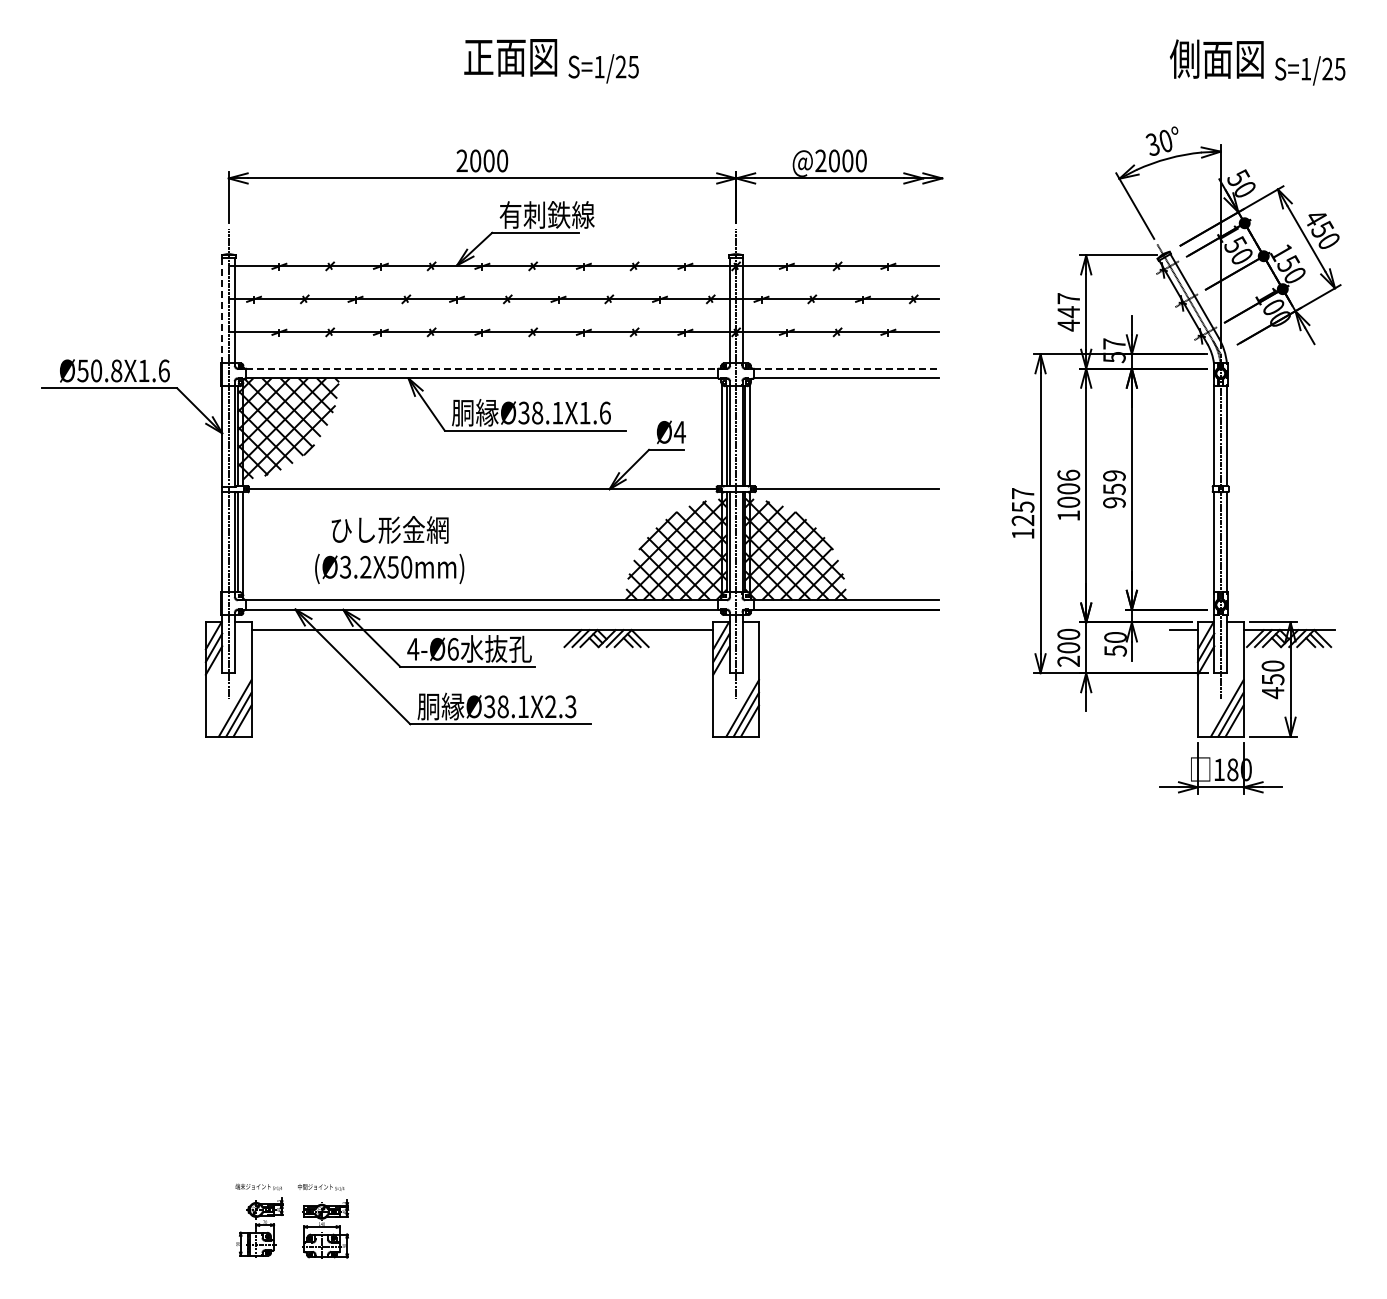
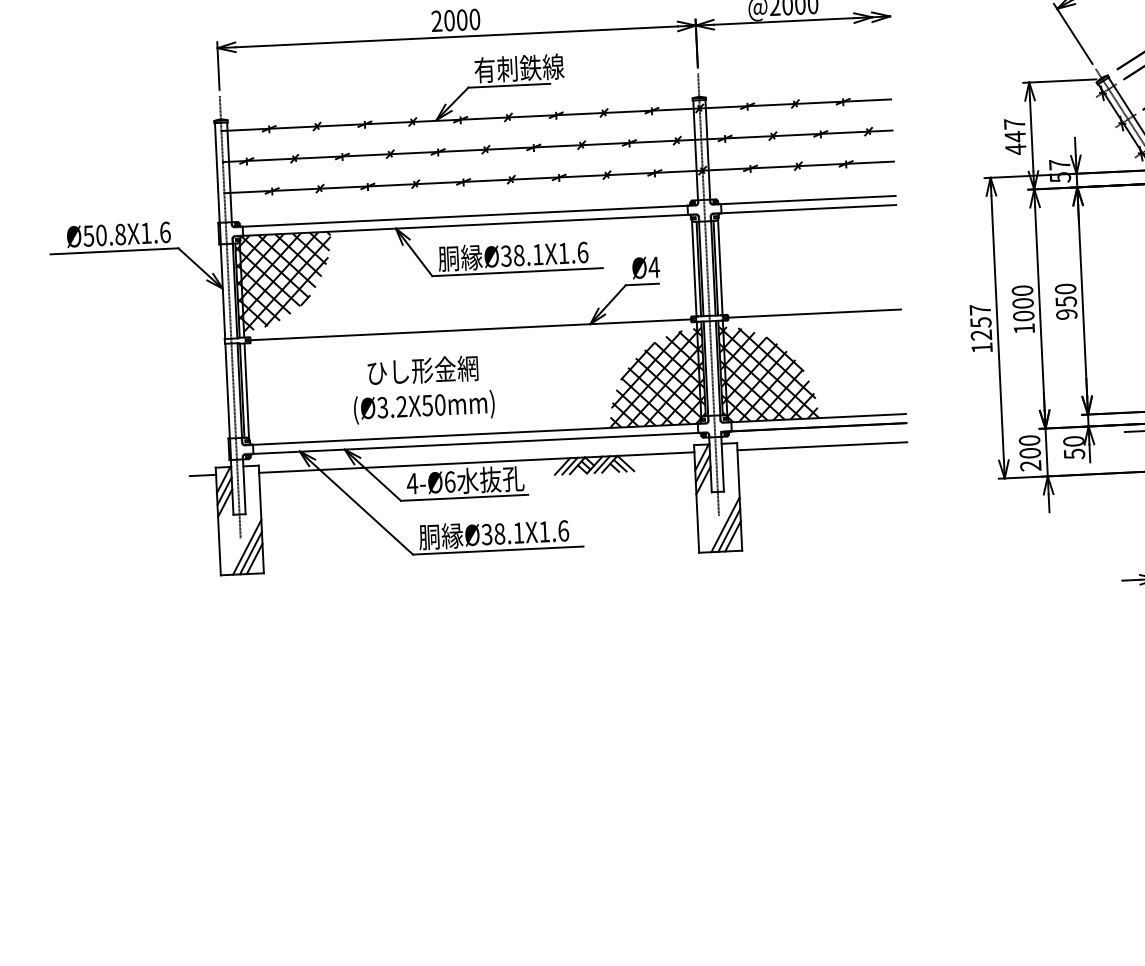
line: (222, 310) -> (217, 172), dashed -> solid
line: (482, 368) -> (465, 216), dashed -> solid
line: (846, 368) -> (808, 199), dashed -> solid
text: (1068, 474) -> (1022, 289), 1006 -> 1000
text: (1114, 475) -> (1065, 288), 959 -> 950
text: (389, 550) -> (423, 389), moved
line: (191, 630) -> (202, 475), added
line: (849, 630) -> (822, 446), added
text: (560, 706) -> (553, 531), Ø38.1X2.3 -> Ø38.1X1.6

